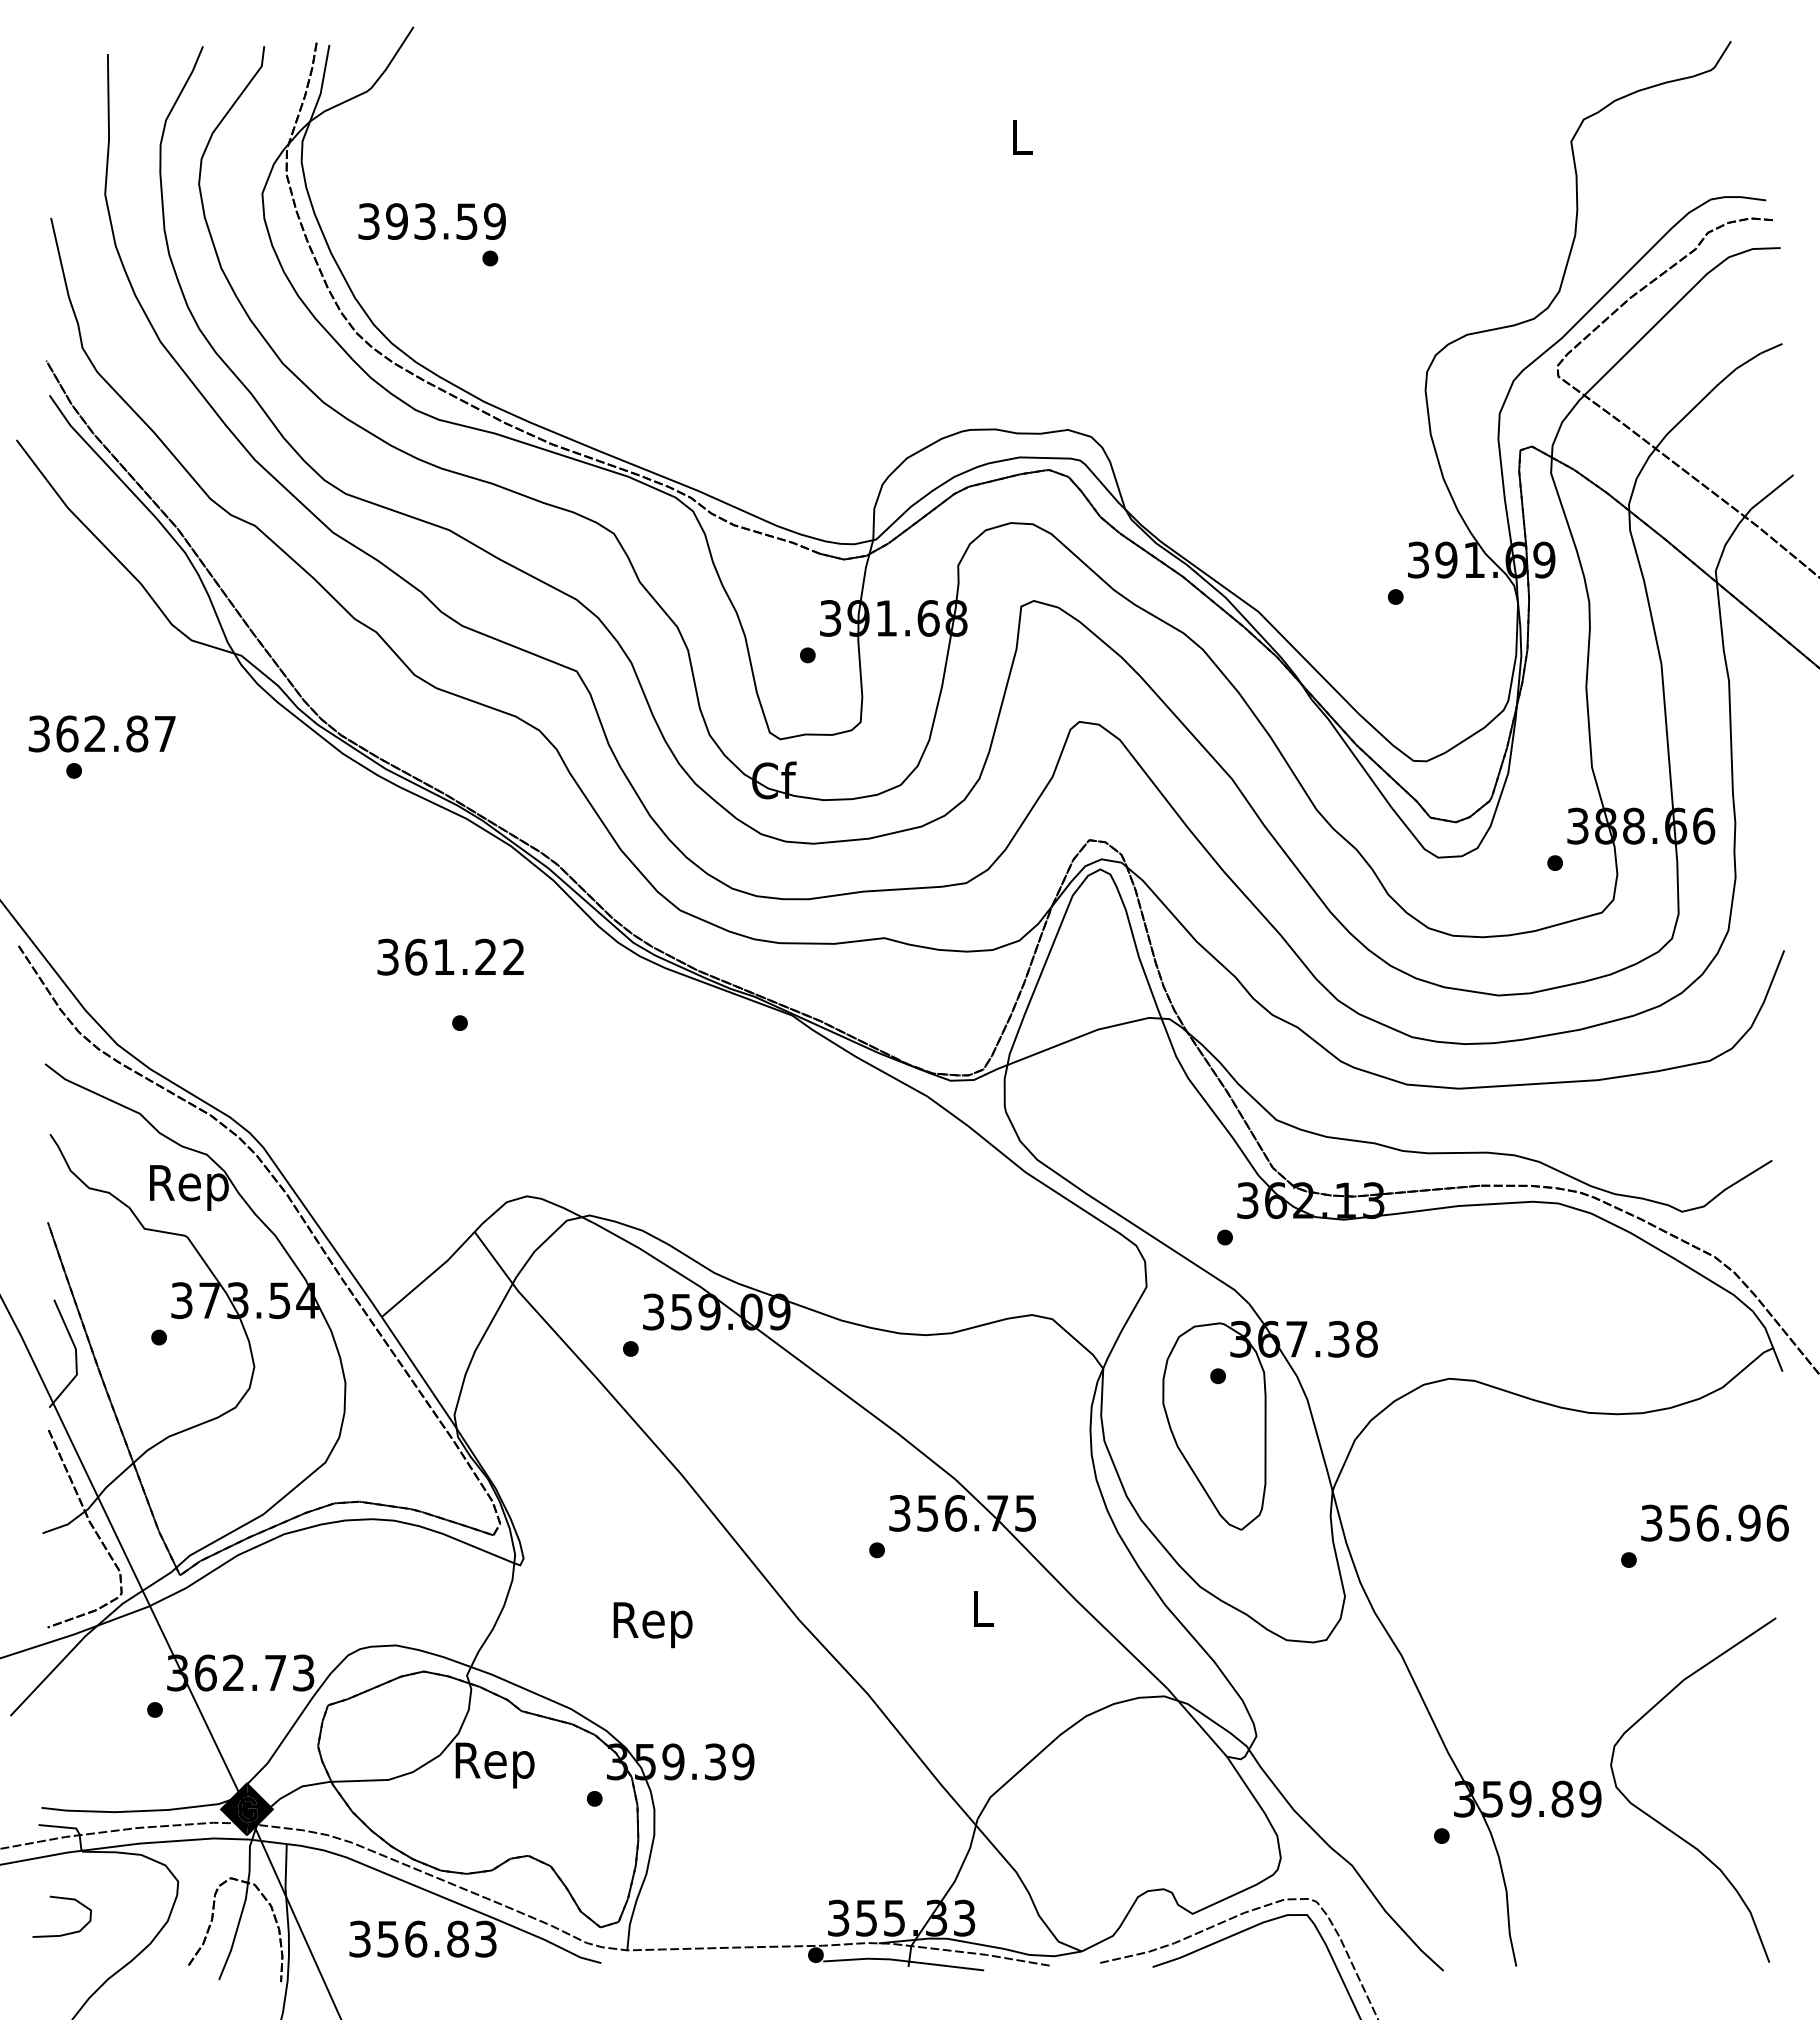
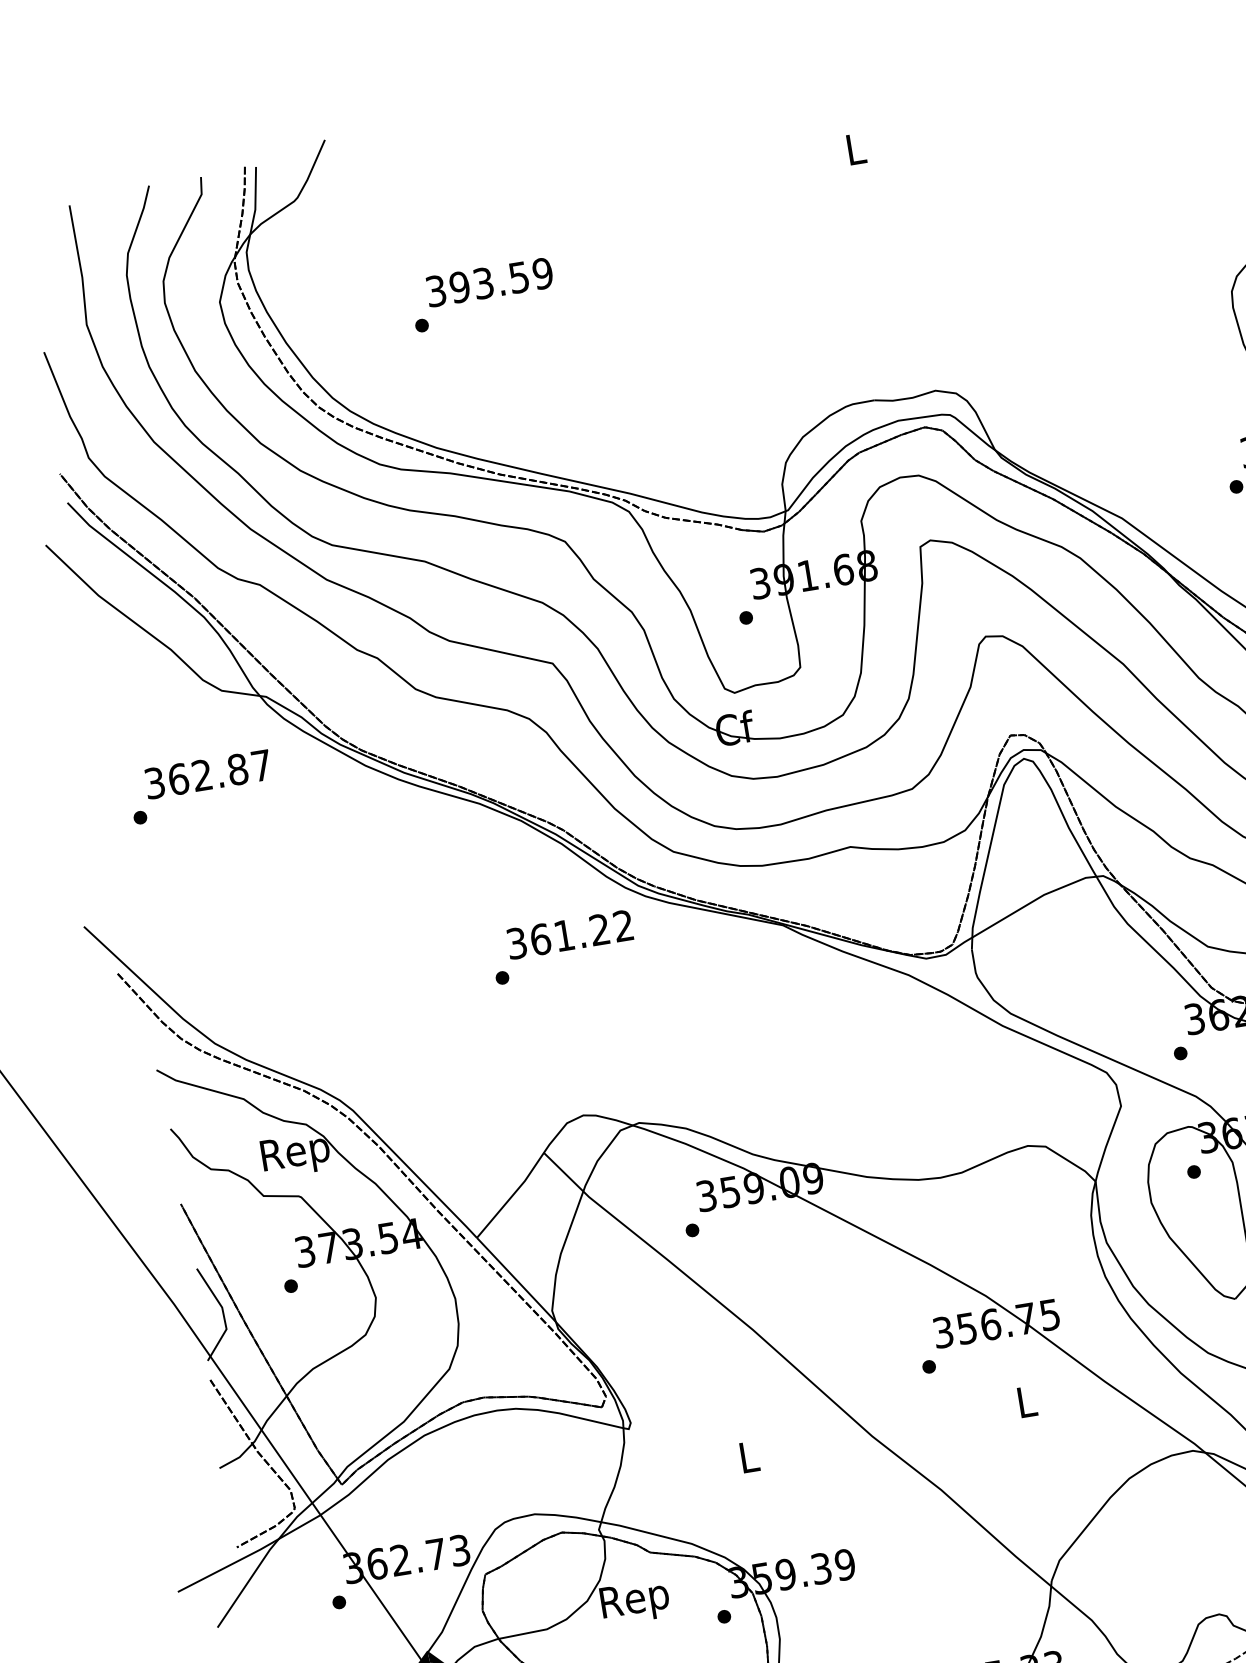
text: (431, 221) -> (489, 282), moved
text: (101, 733) -> (207, 774), moved
text: (450, 956) -> (569, 934), moved
text: (652, 1625) -> (749, 1461), Rep -> L

